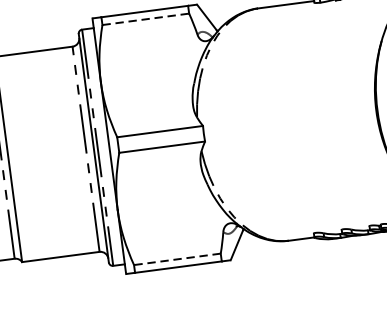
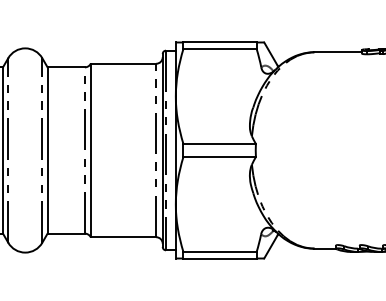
line: (146, 19) -> (220, 49), dashed -> solid
line: (177, 258) -> (220, 251), dashed -> solid

